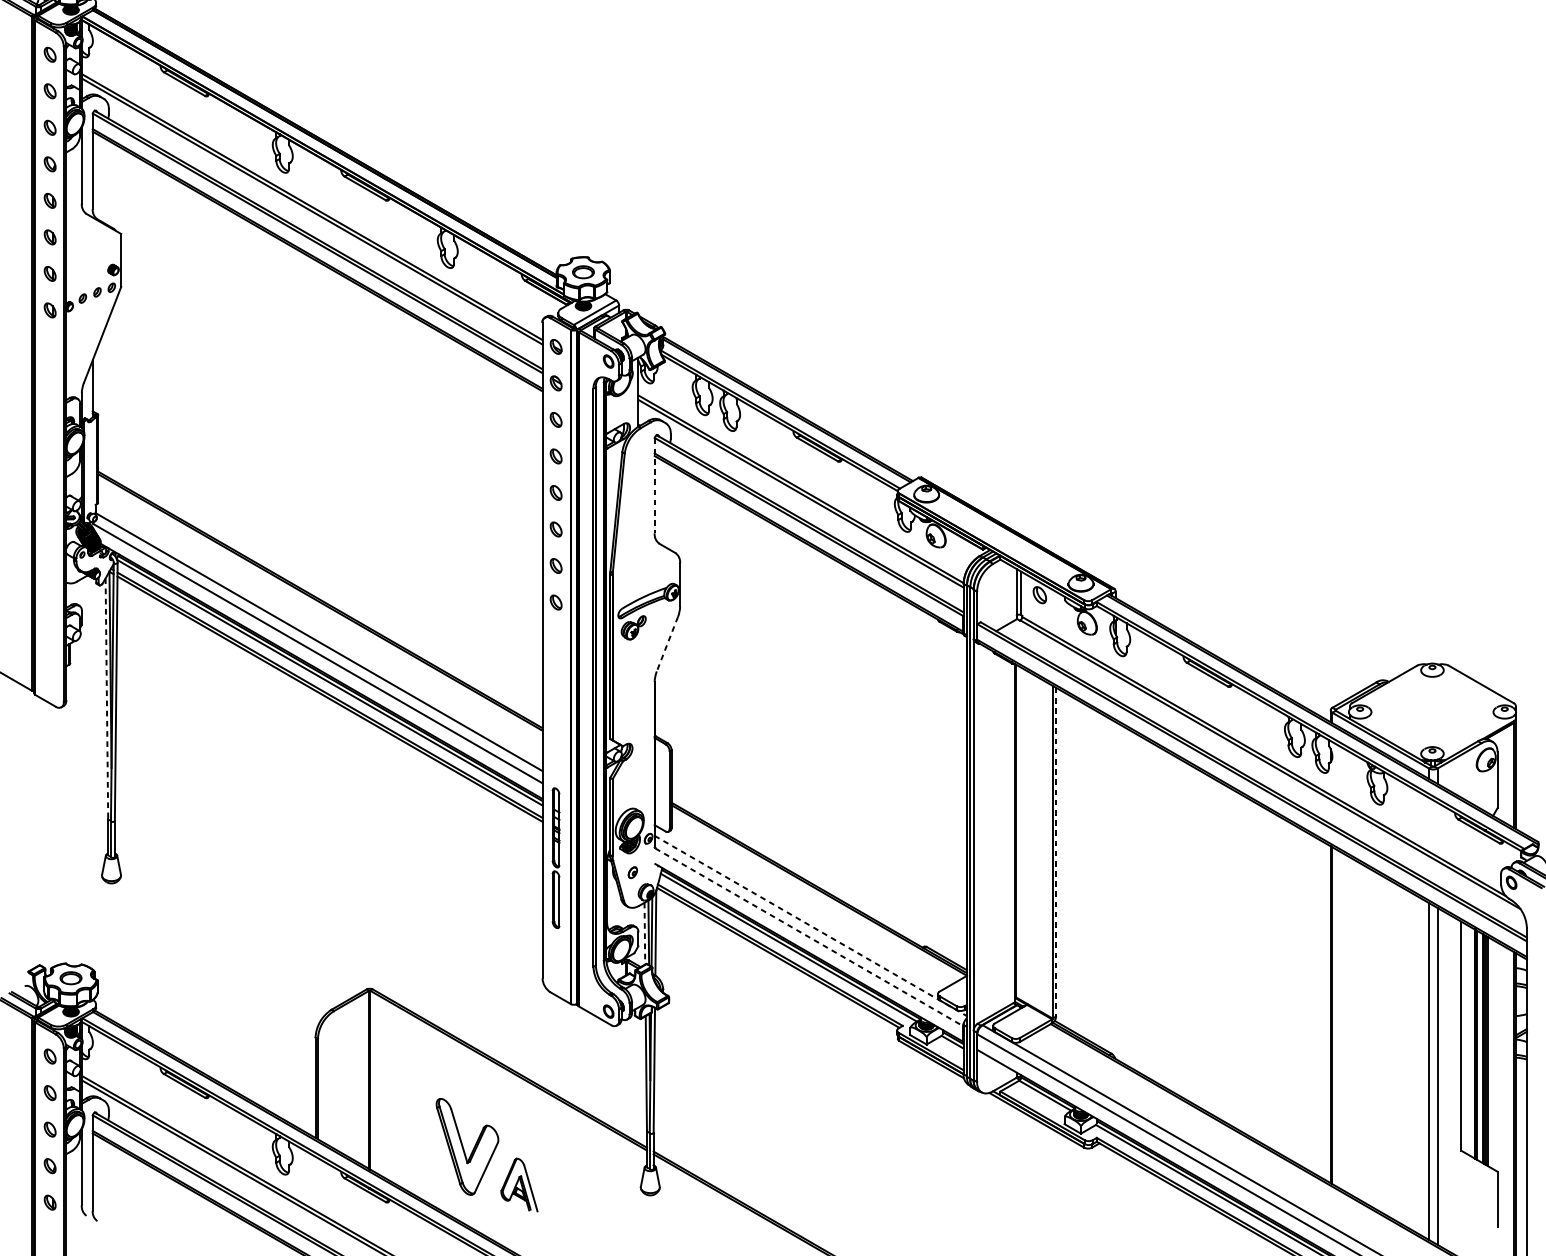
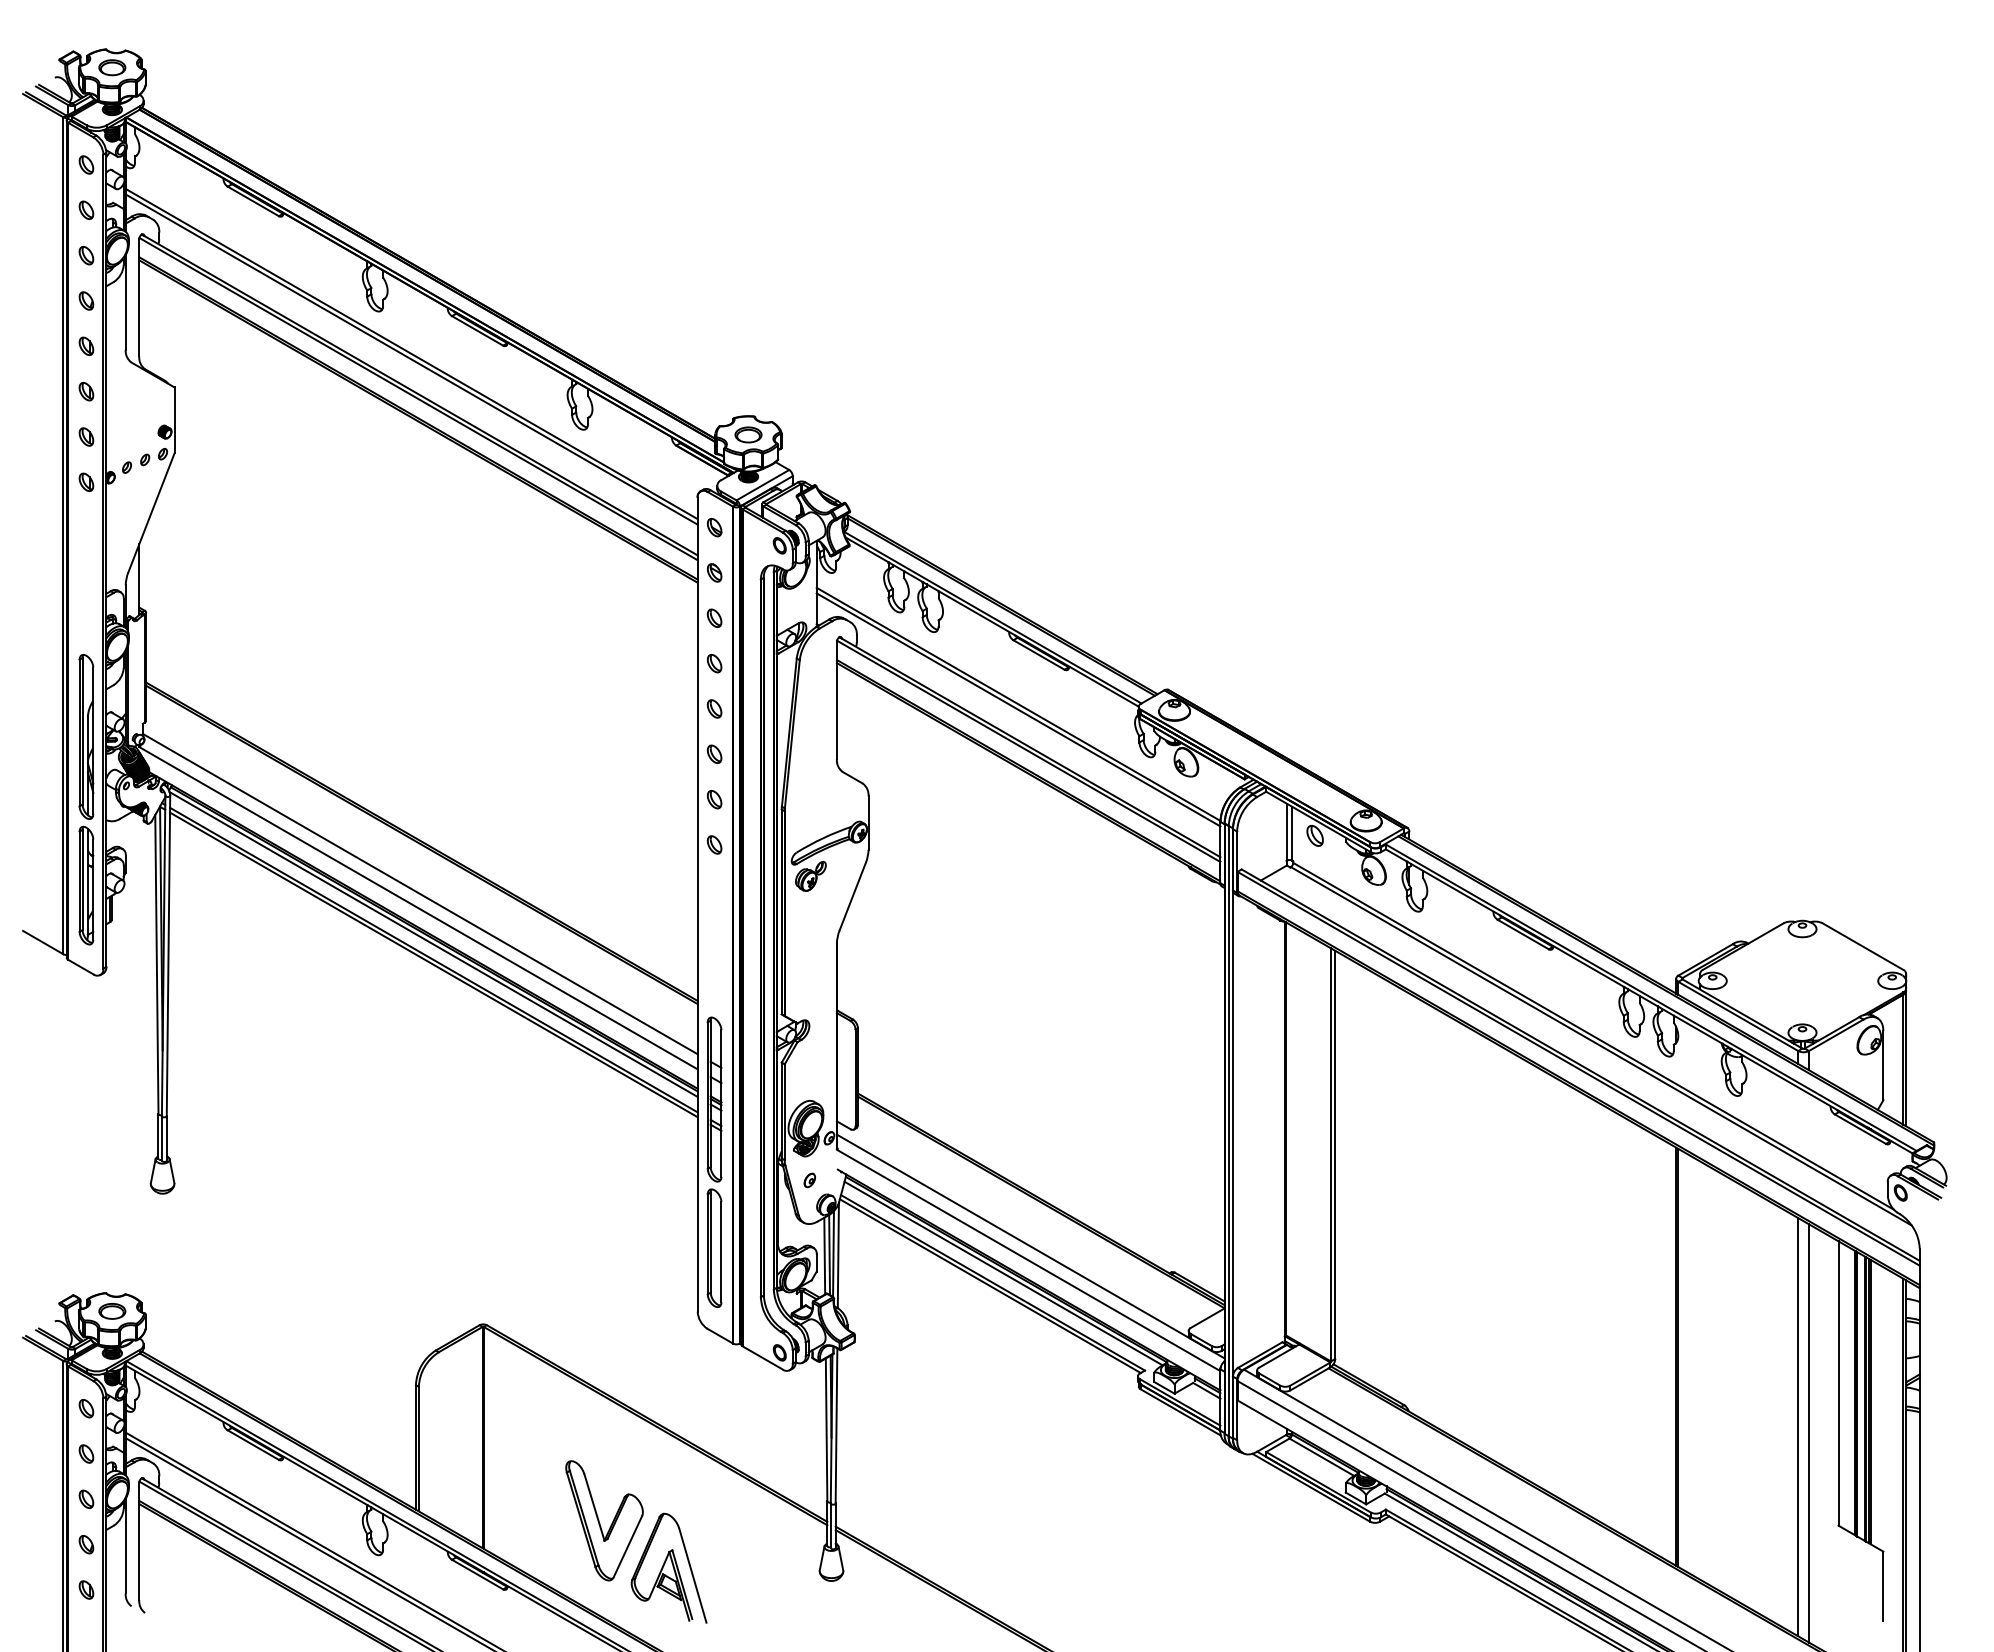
line: (654, 486) -> (836, 700), dashed -> solid
part: (50, 565) -> (86, 799), added
line: (667, 644) -> (852, 897), dashed -> solid
line: (106, 699) -> (156, 965), dashed -> solid
line: (1056, 852) -> (1335, 1155), dashed -> solid
part: (556, 858) -> (714, 1162), size x1.67
line: (810, 925) -> (1030, 1246), dashed -> solid
line: (644, 934) -> (824, 1256), dashed -> solid
line: (808, 937) -> (1028, 1260), dashed -> solid
part: (519, 1184) -> (668, 1567), size x1.67

